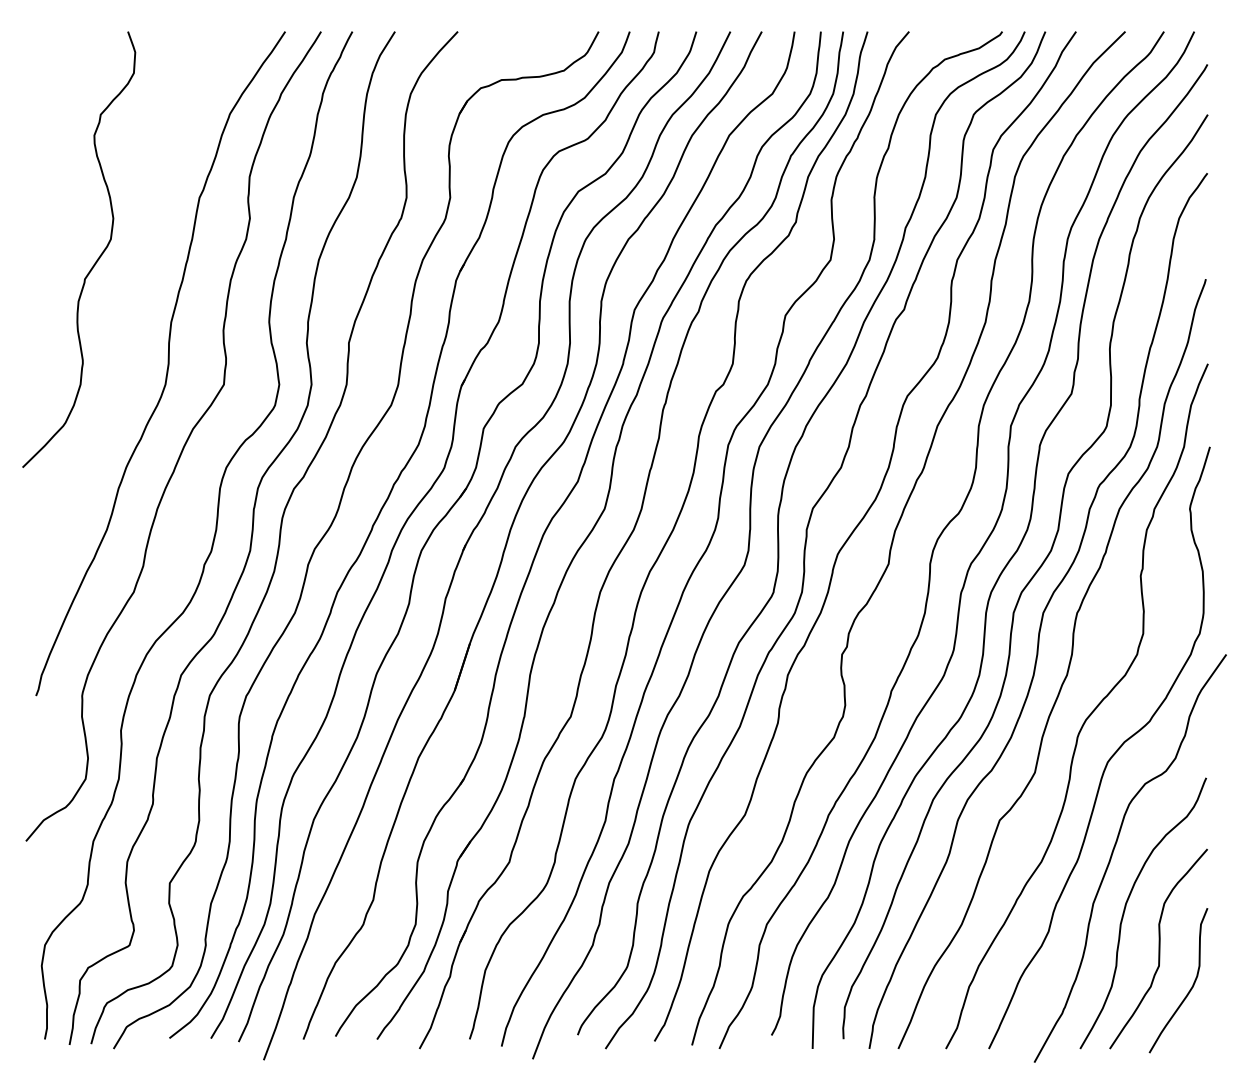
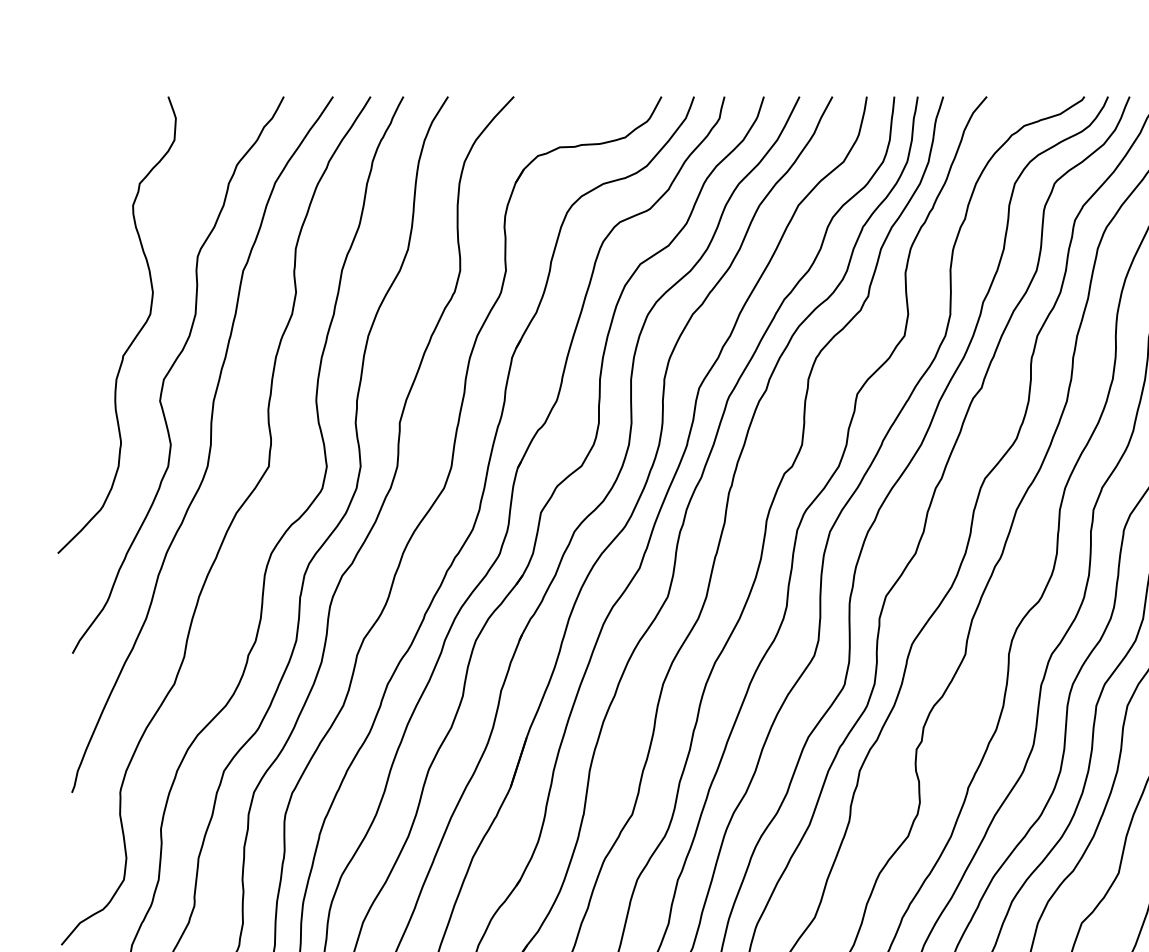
curve: (130, 293) -> (170, 371), added

